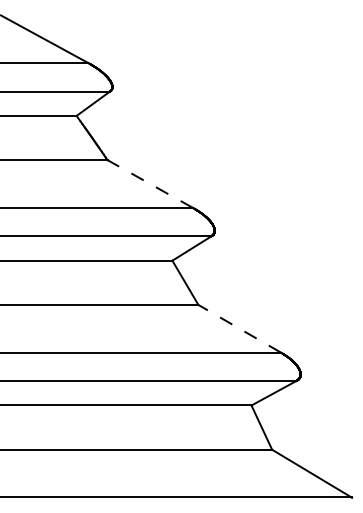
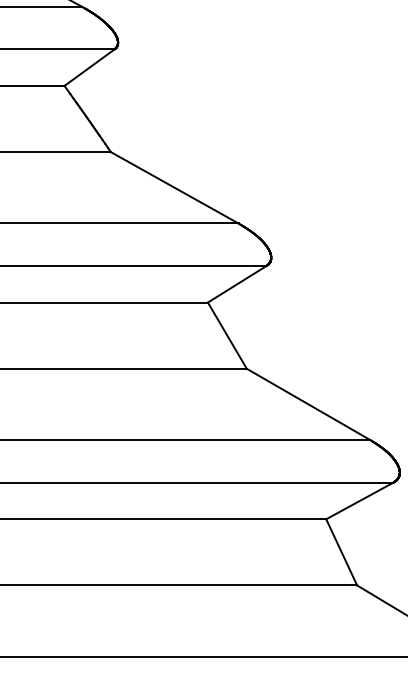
line: (150, 184) -> (175, 188), dashed -> solid
line: (239, 328) -> (308, 404), dashed -> solid

